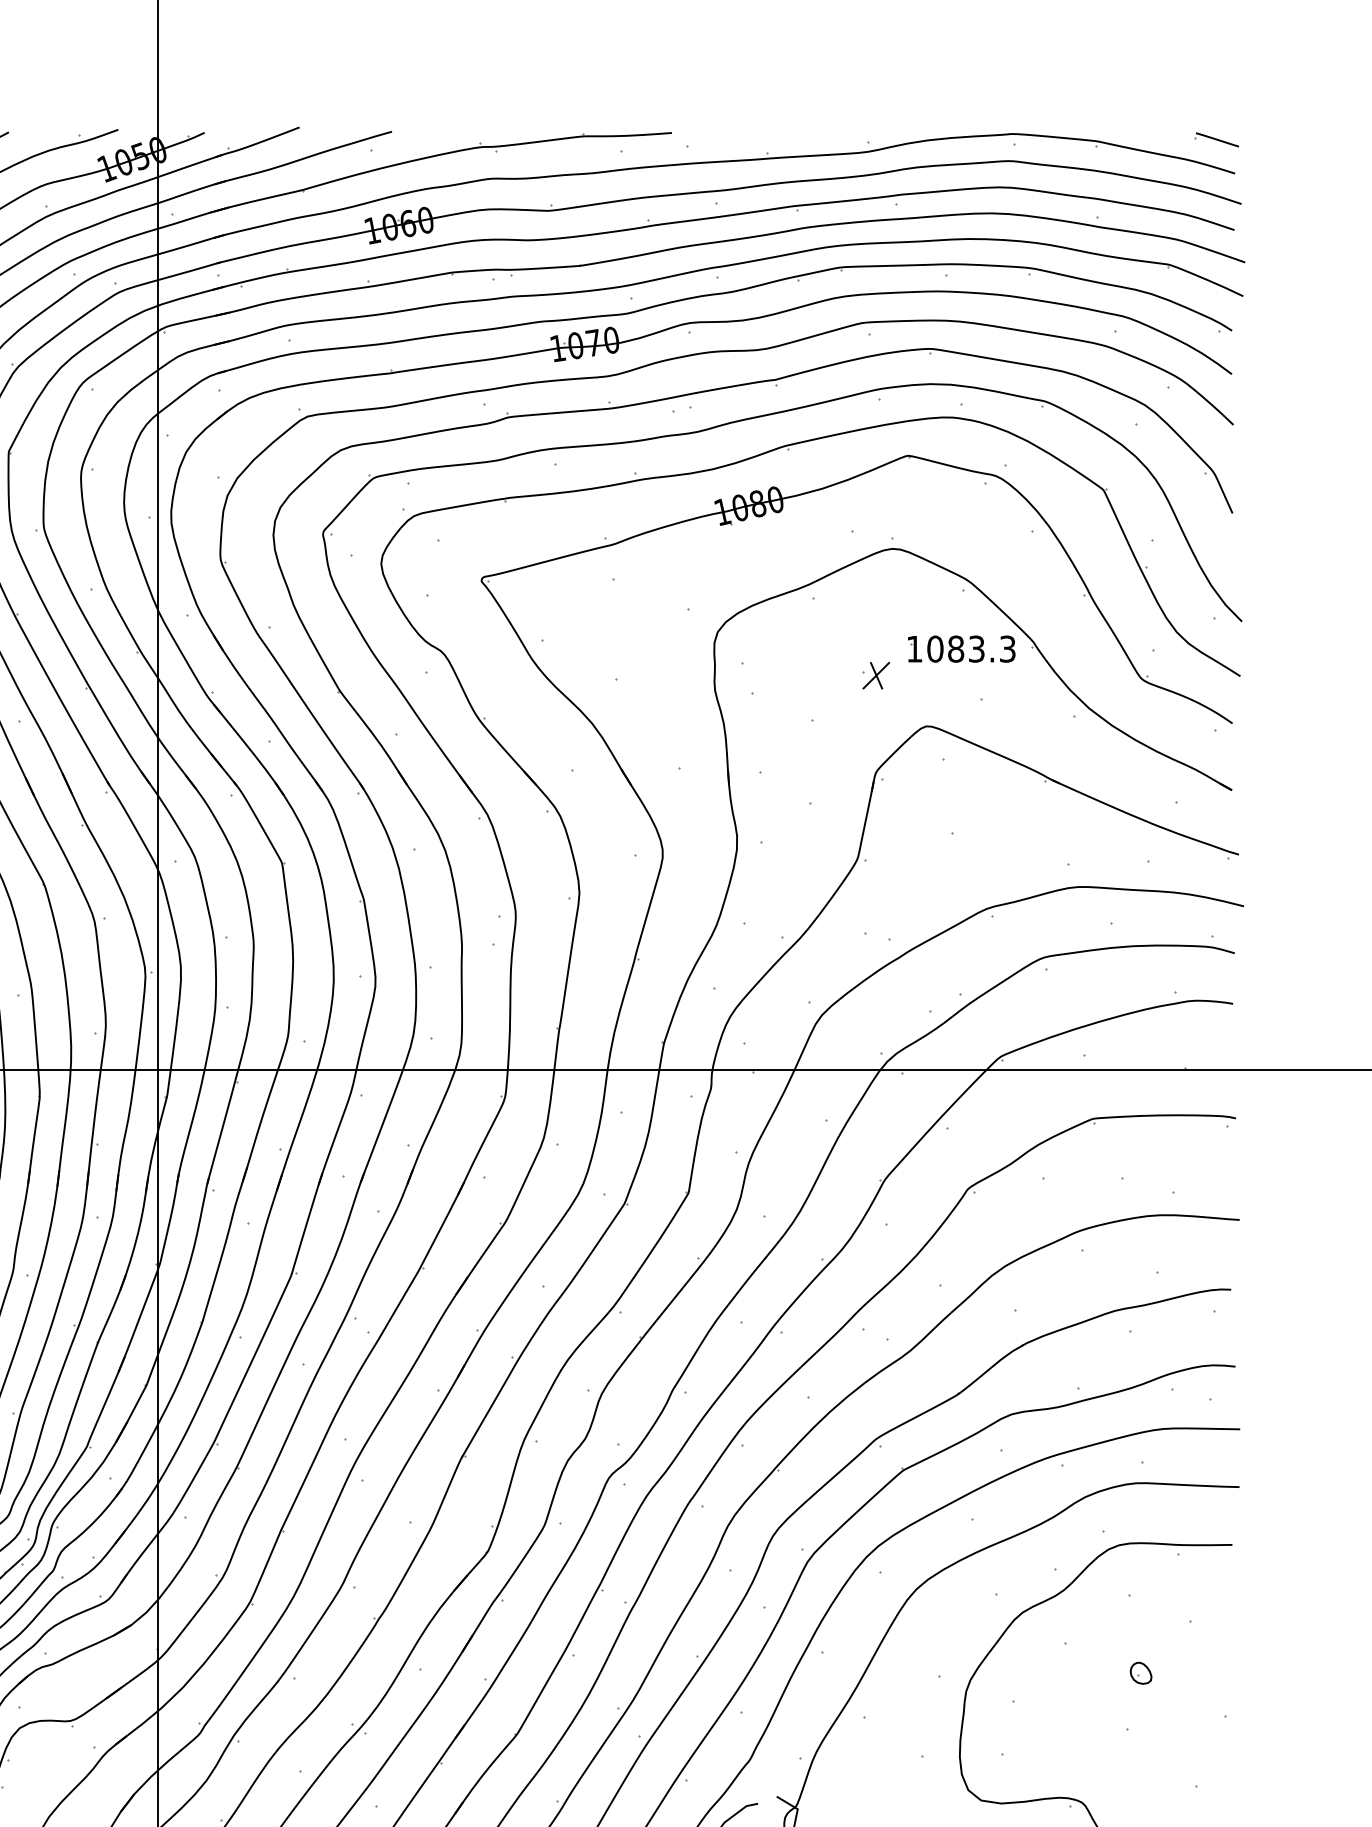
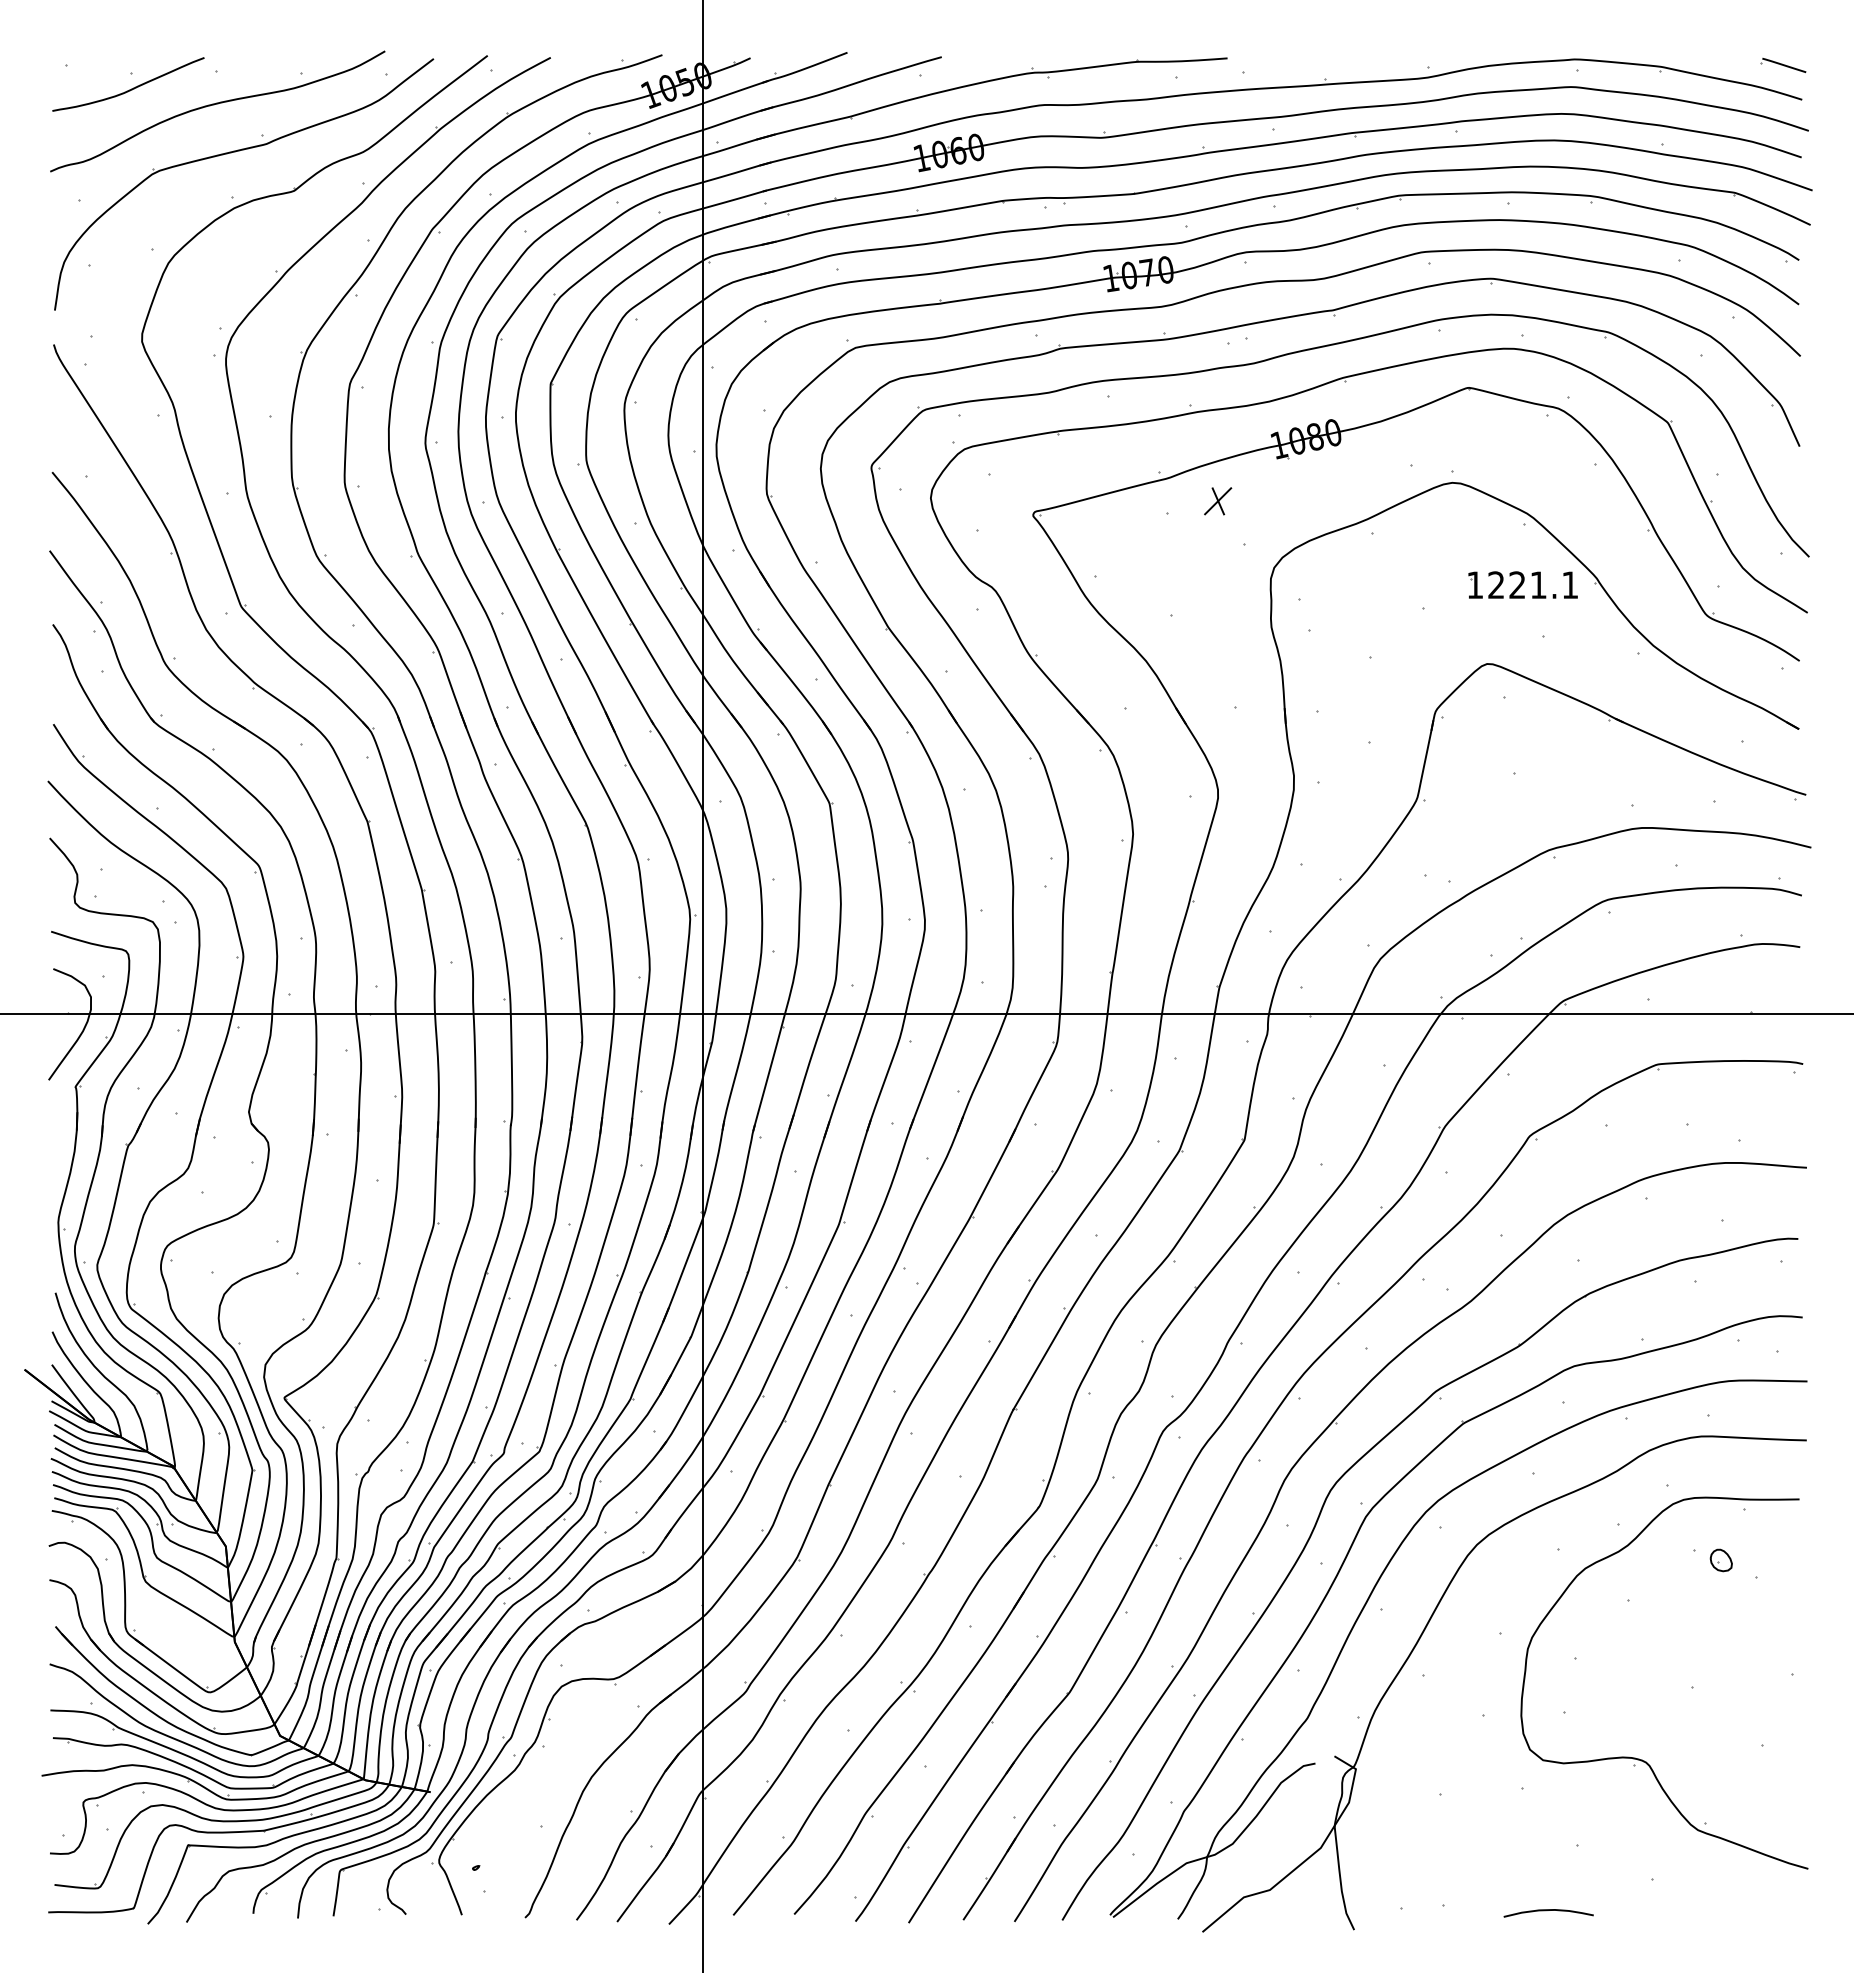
text: (971, 649) -> (1533, 585), 1083.3 -> 1221.1
part: (876, 675) -> (1218, 501), moved
part: (1140, 1673) -> (1720, 1560), moved

